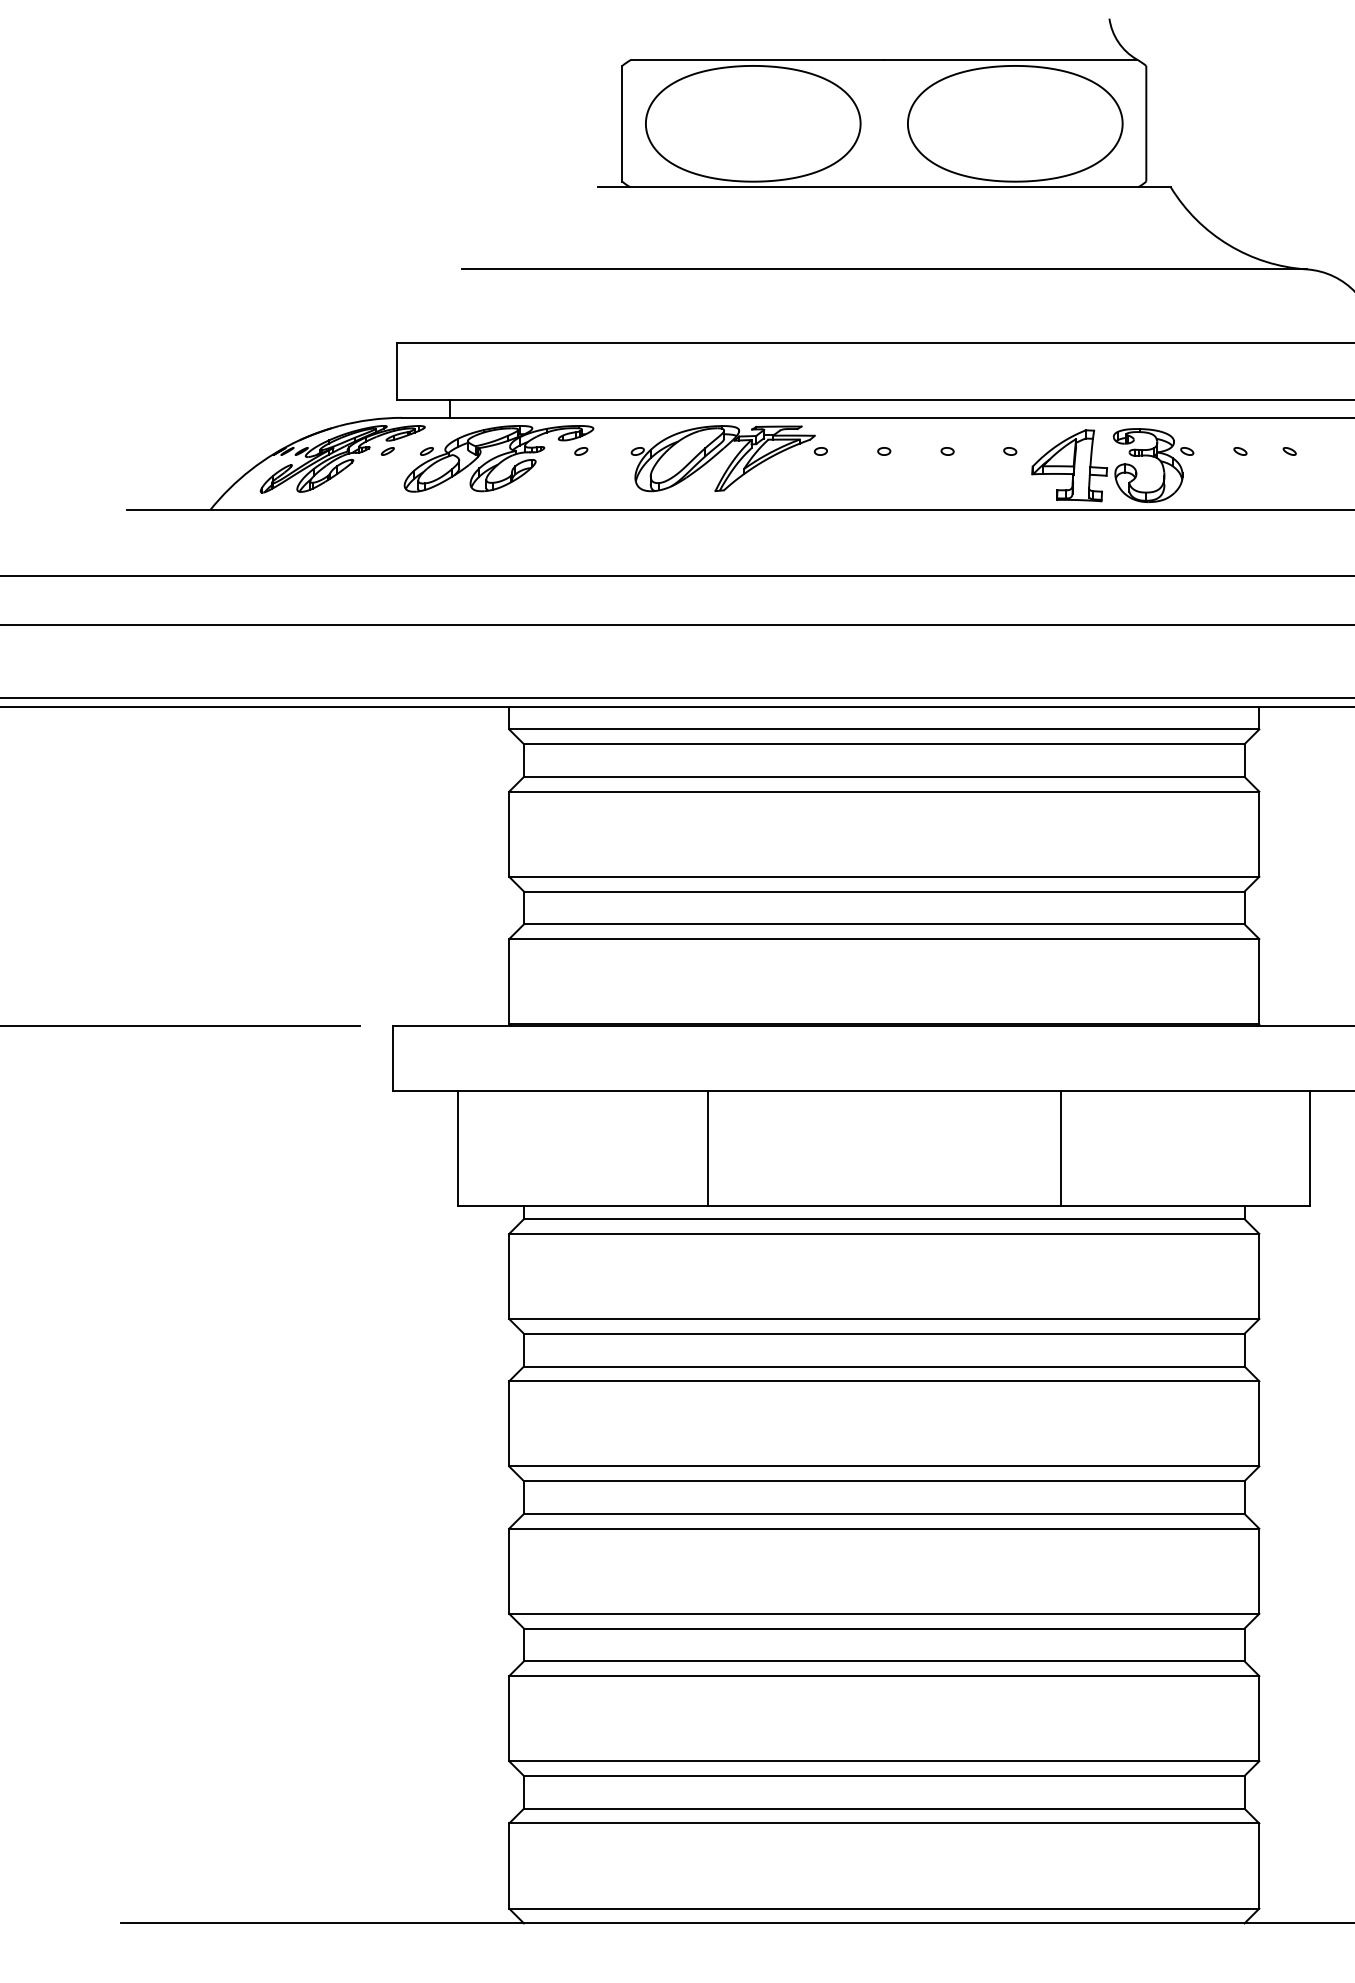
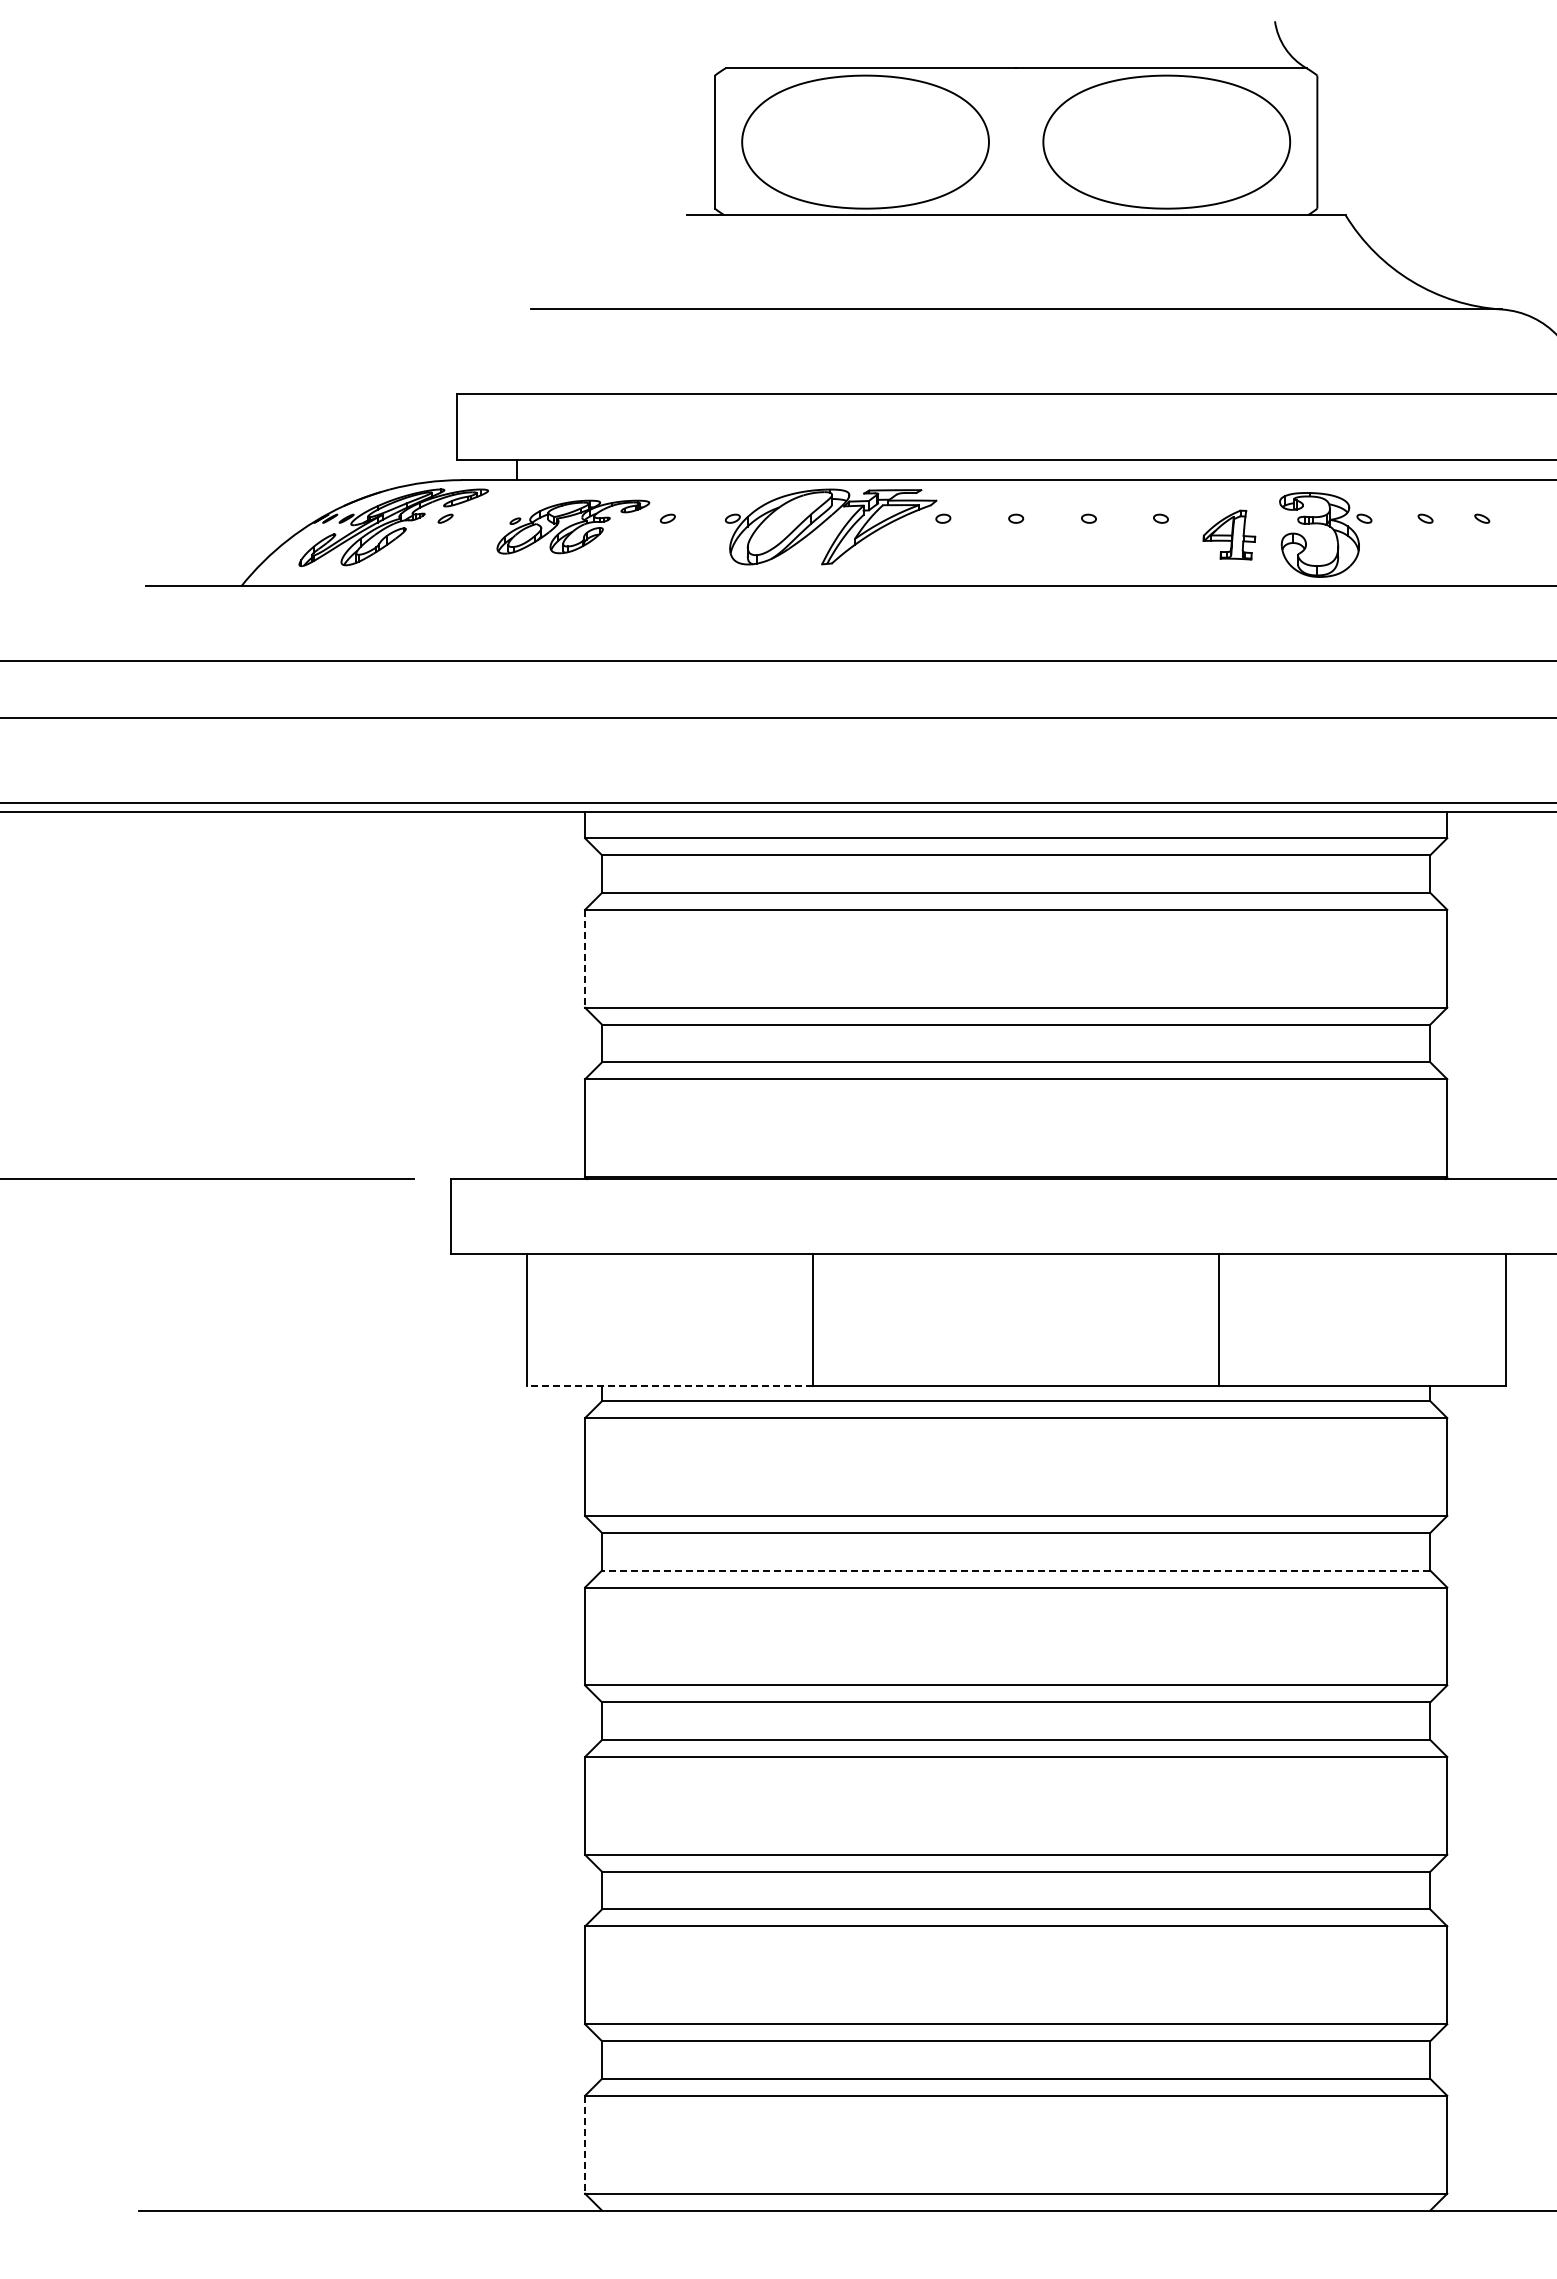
part: (499, 458) -> (573, 526), size x0.7
part: (1069, 465) -> (1229, 534), size x0.6
line: (509, 834) -> (585, 958), solid -> dashed
line: (582, 1206) -> (669, 1386), solid -> dashed
line: (883, 1366) -> (1015, 1570), solid -> dashed
line: (509, 1865) -> (585, 2144), solid -> dashed

